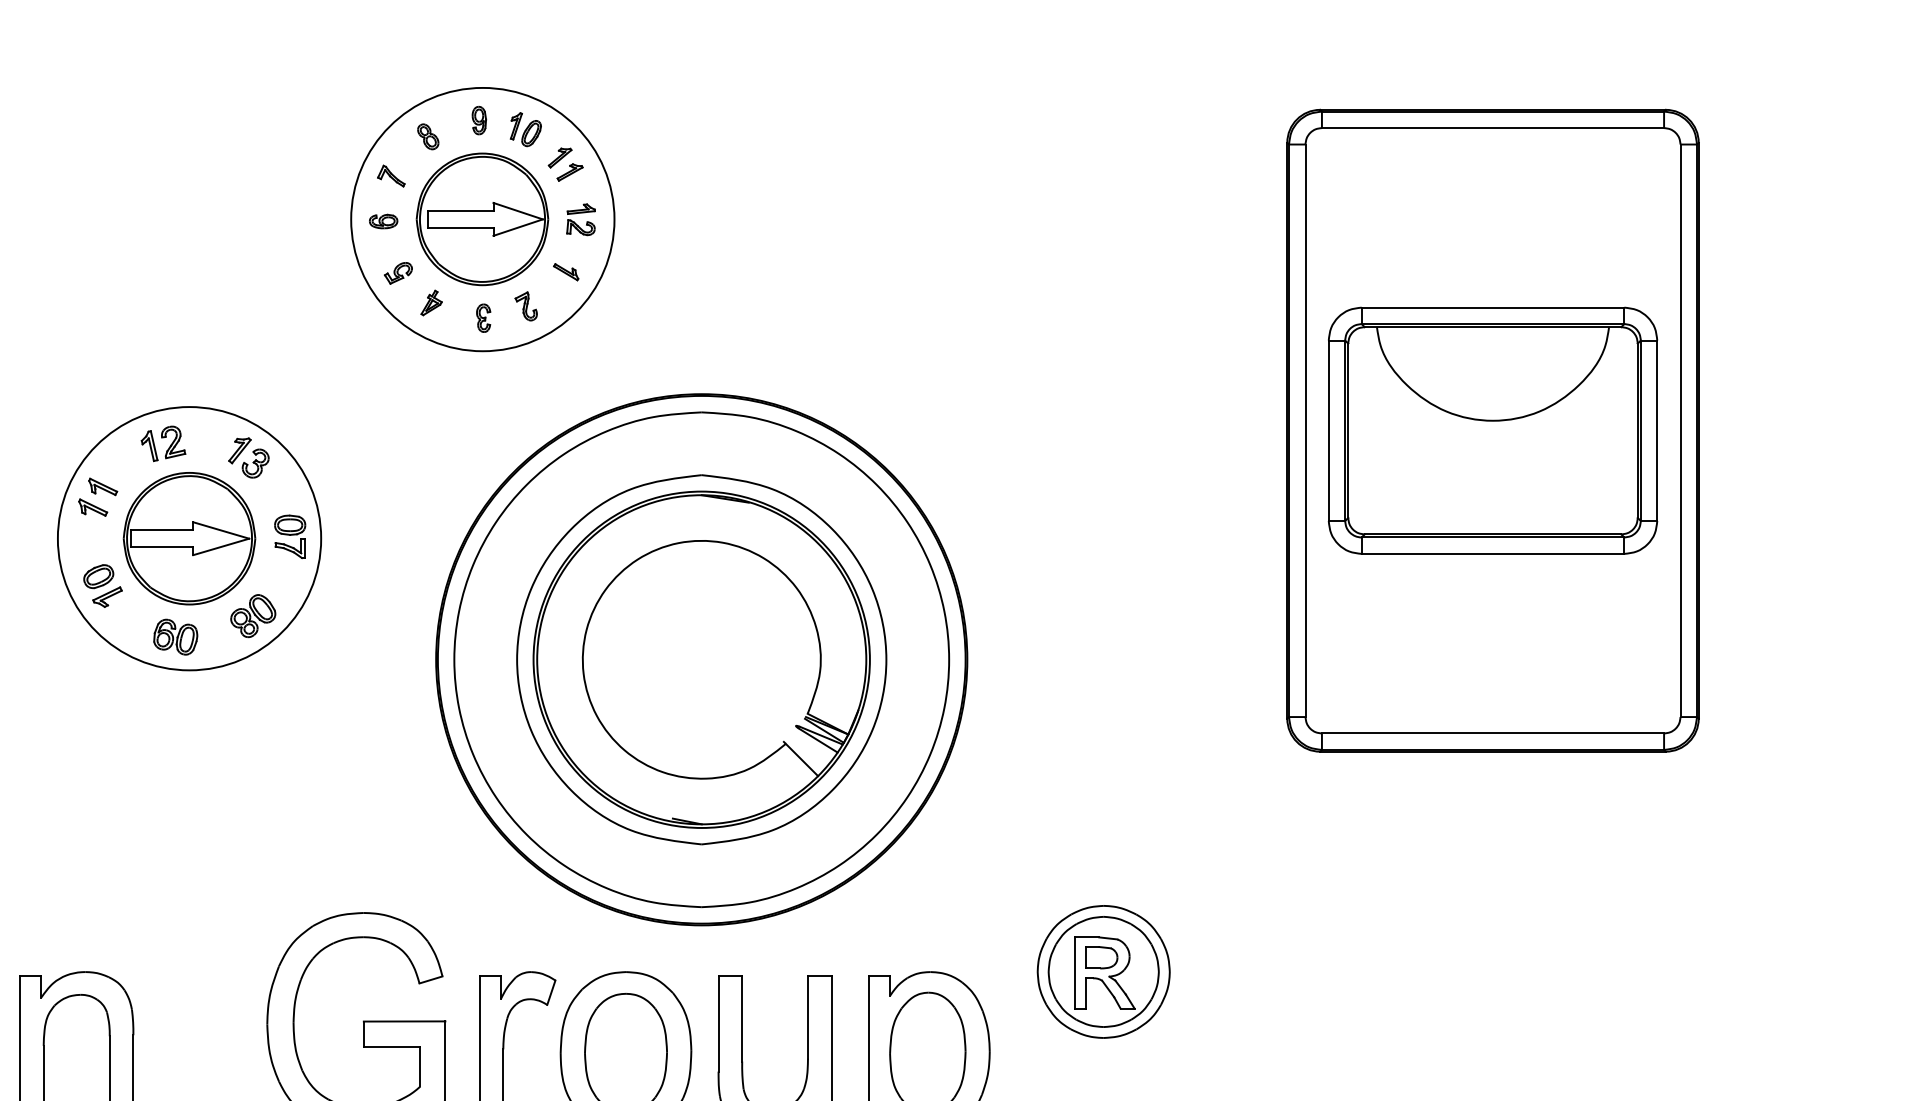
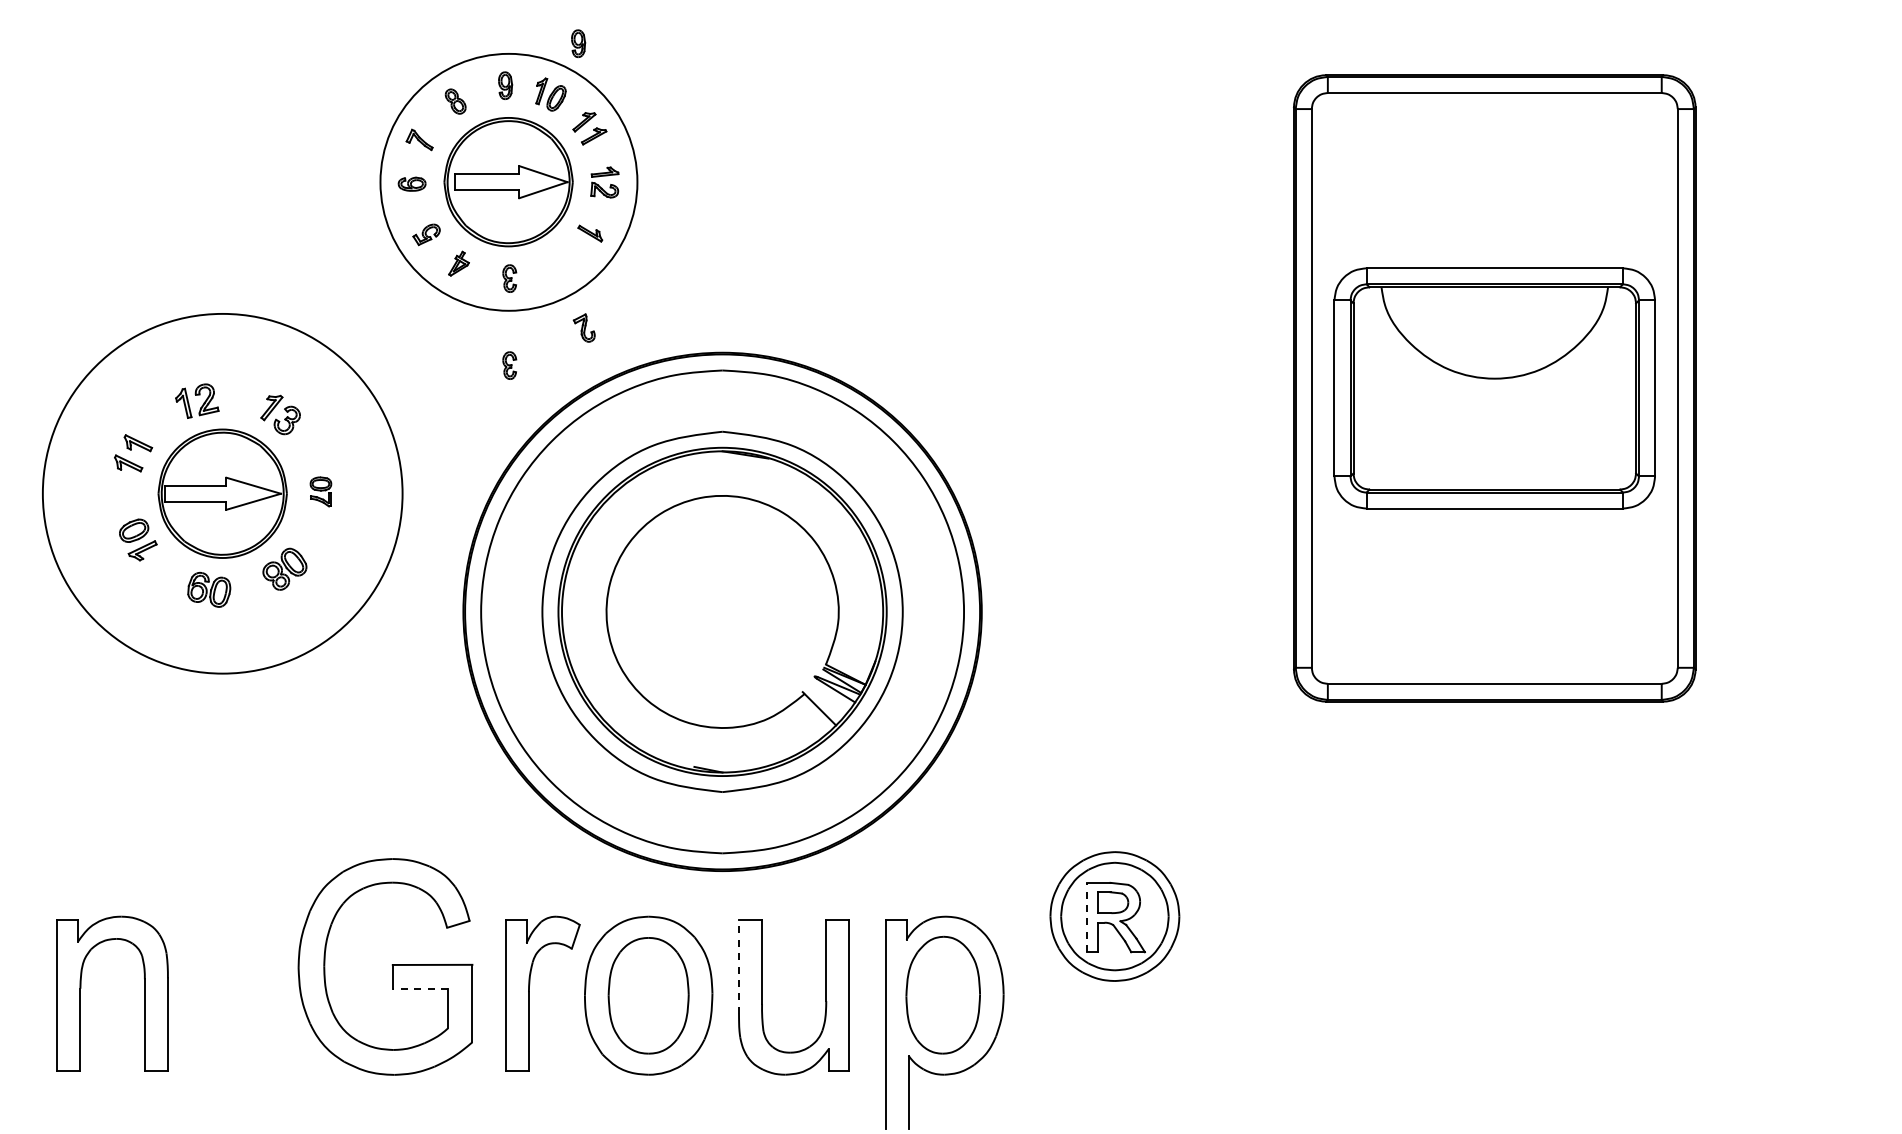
part: (554, 77) -> (578, 43), added
part: (525, 305) -> (583, 327), moved
part: (483, 407) -> (509, 365), added
part: (289, 536) -> (320, 491), size x0.7
circle: (189, 538) -> (222, 493), size x1.4
line: (1074, 972) -> (1086, 917), solid -> dashed
line: (718, 1023) -> (738, 966), solid -> dashed
line: (392, 1046) -> (420, 989), solid -> dashed

